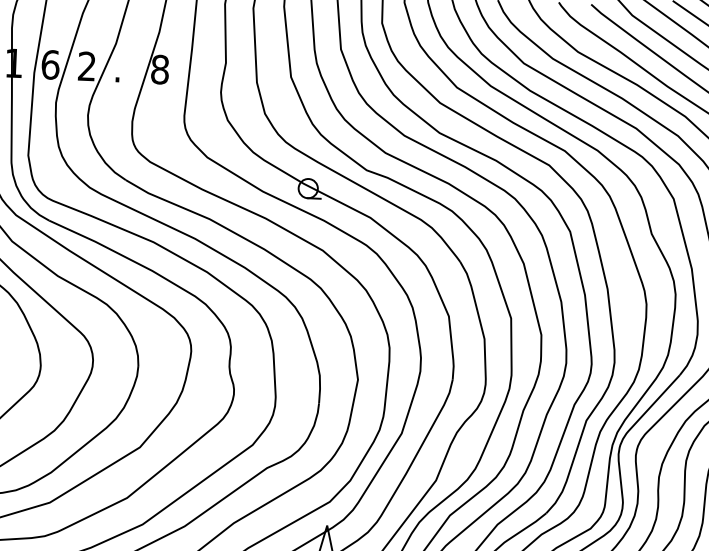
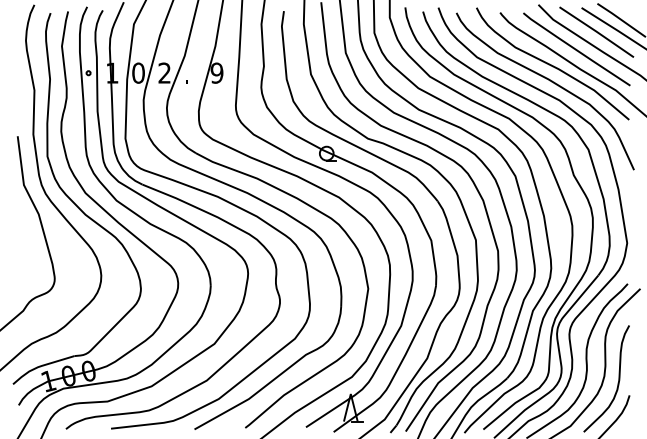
text: (50, 63) -> (138, 72), 6 -> 0
text: (159, 68) -> (216, 72), 8 -> 9

